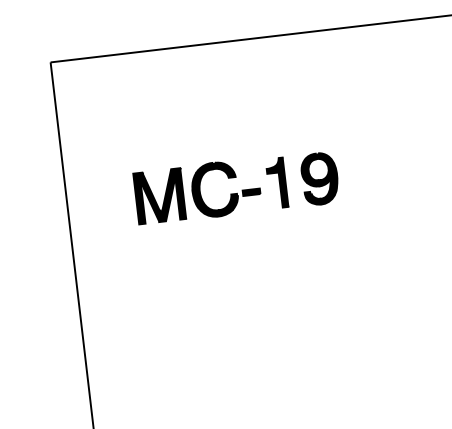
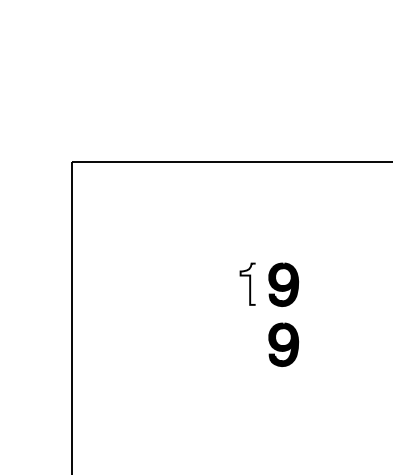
fill: (276, 182) -> (247, 283), removed
part: (197, 191) -> (181, 283), removed
part: (328, 250) -> (283, 344), added

